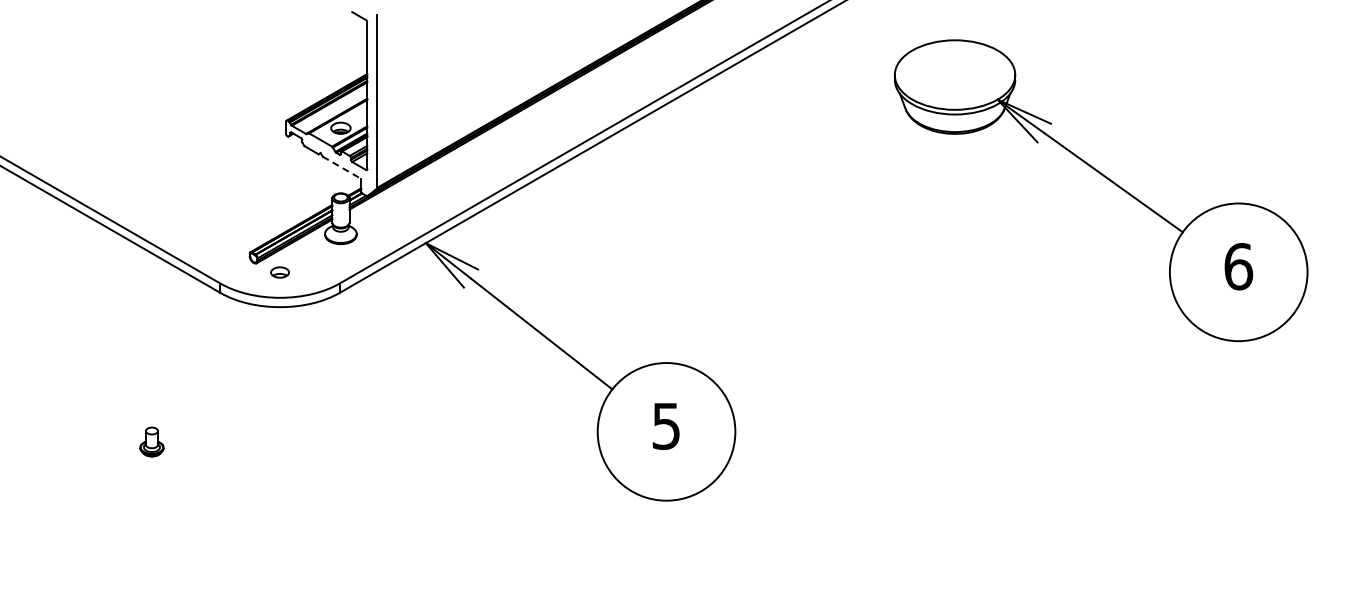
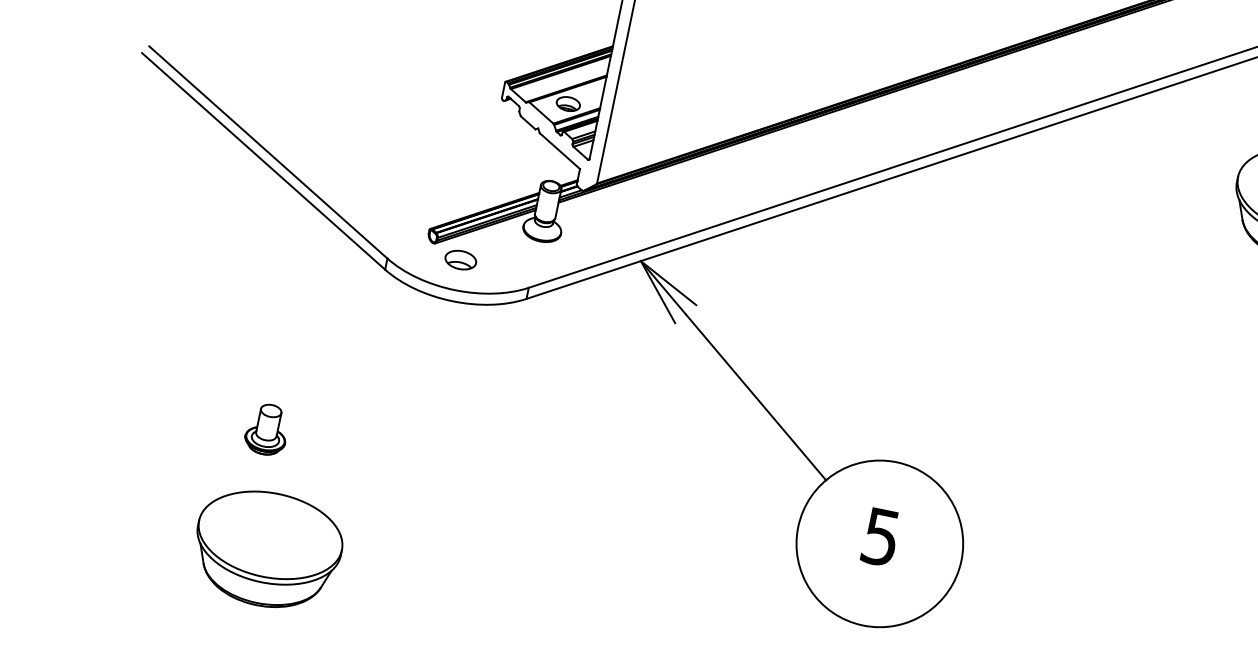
line: (342, 168) -> (560, 152), dashed -> solid
part: (279, 272) -> (460, 259), size x1.43
part: (151, 441) -> (266, 428), size x1.43
part: (172, 538) -> (268, 549), added

